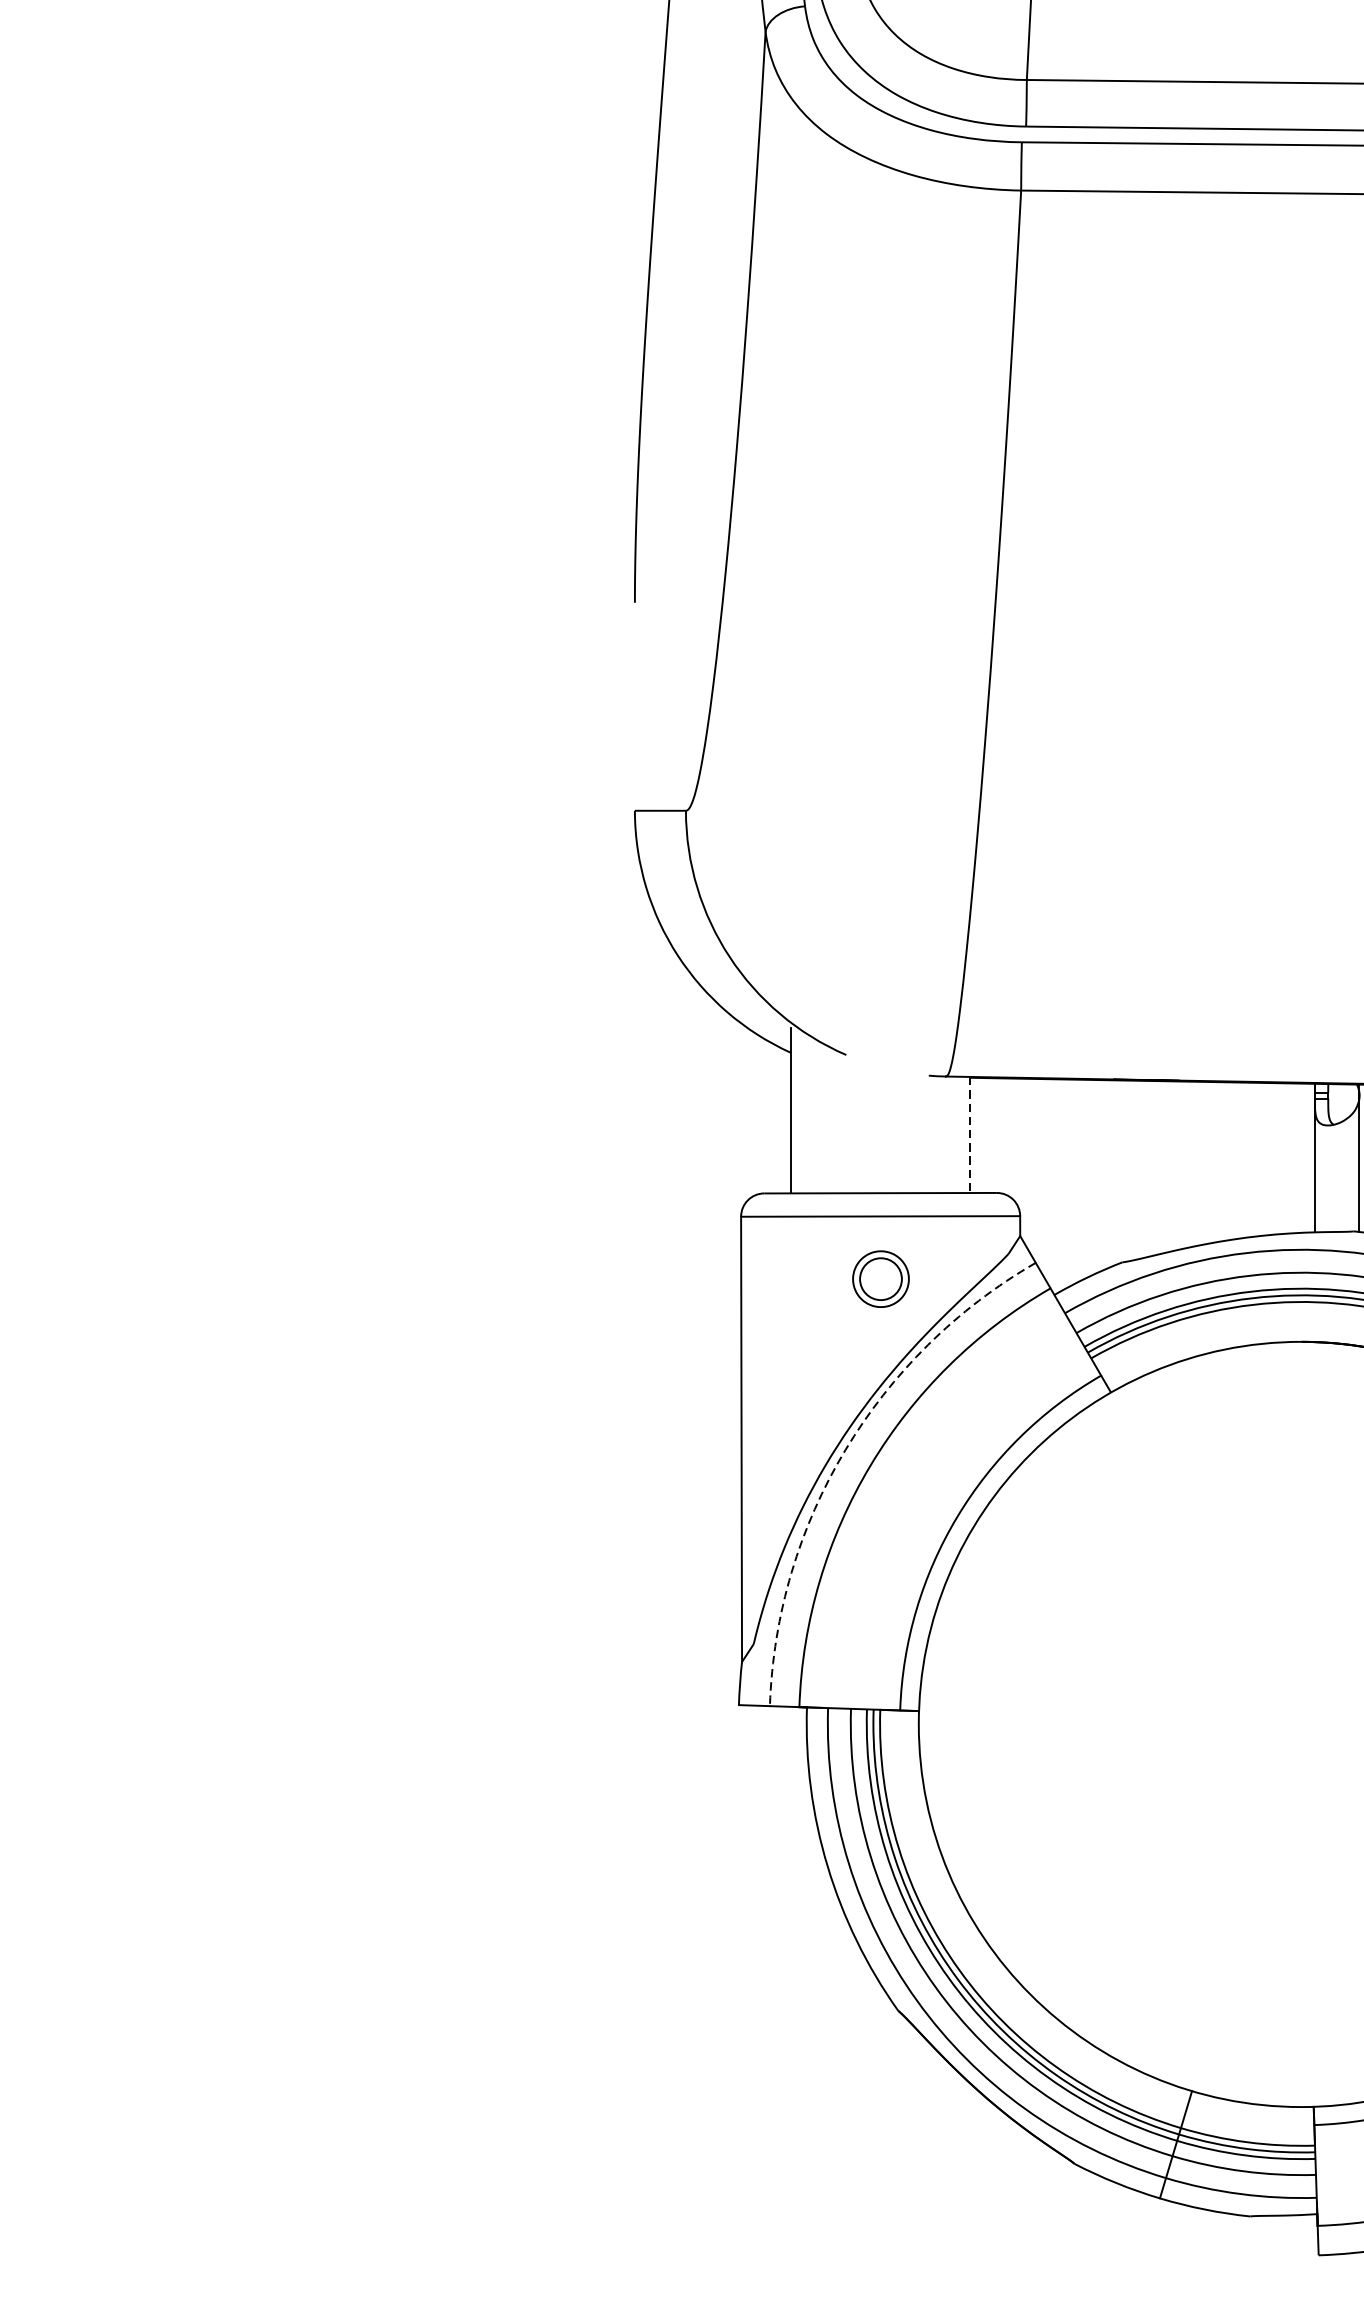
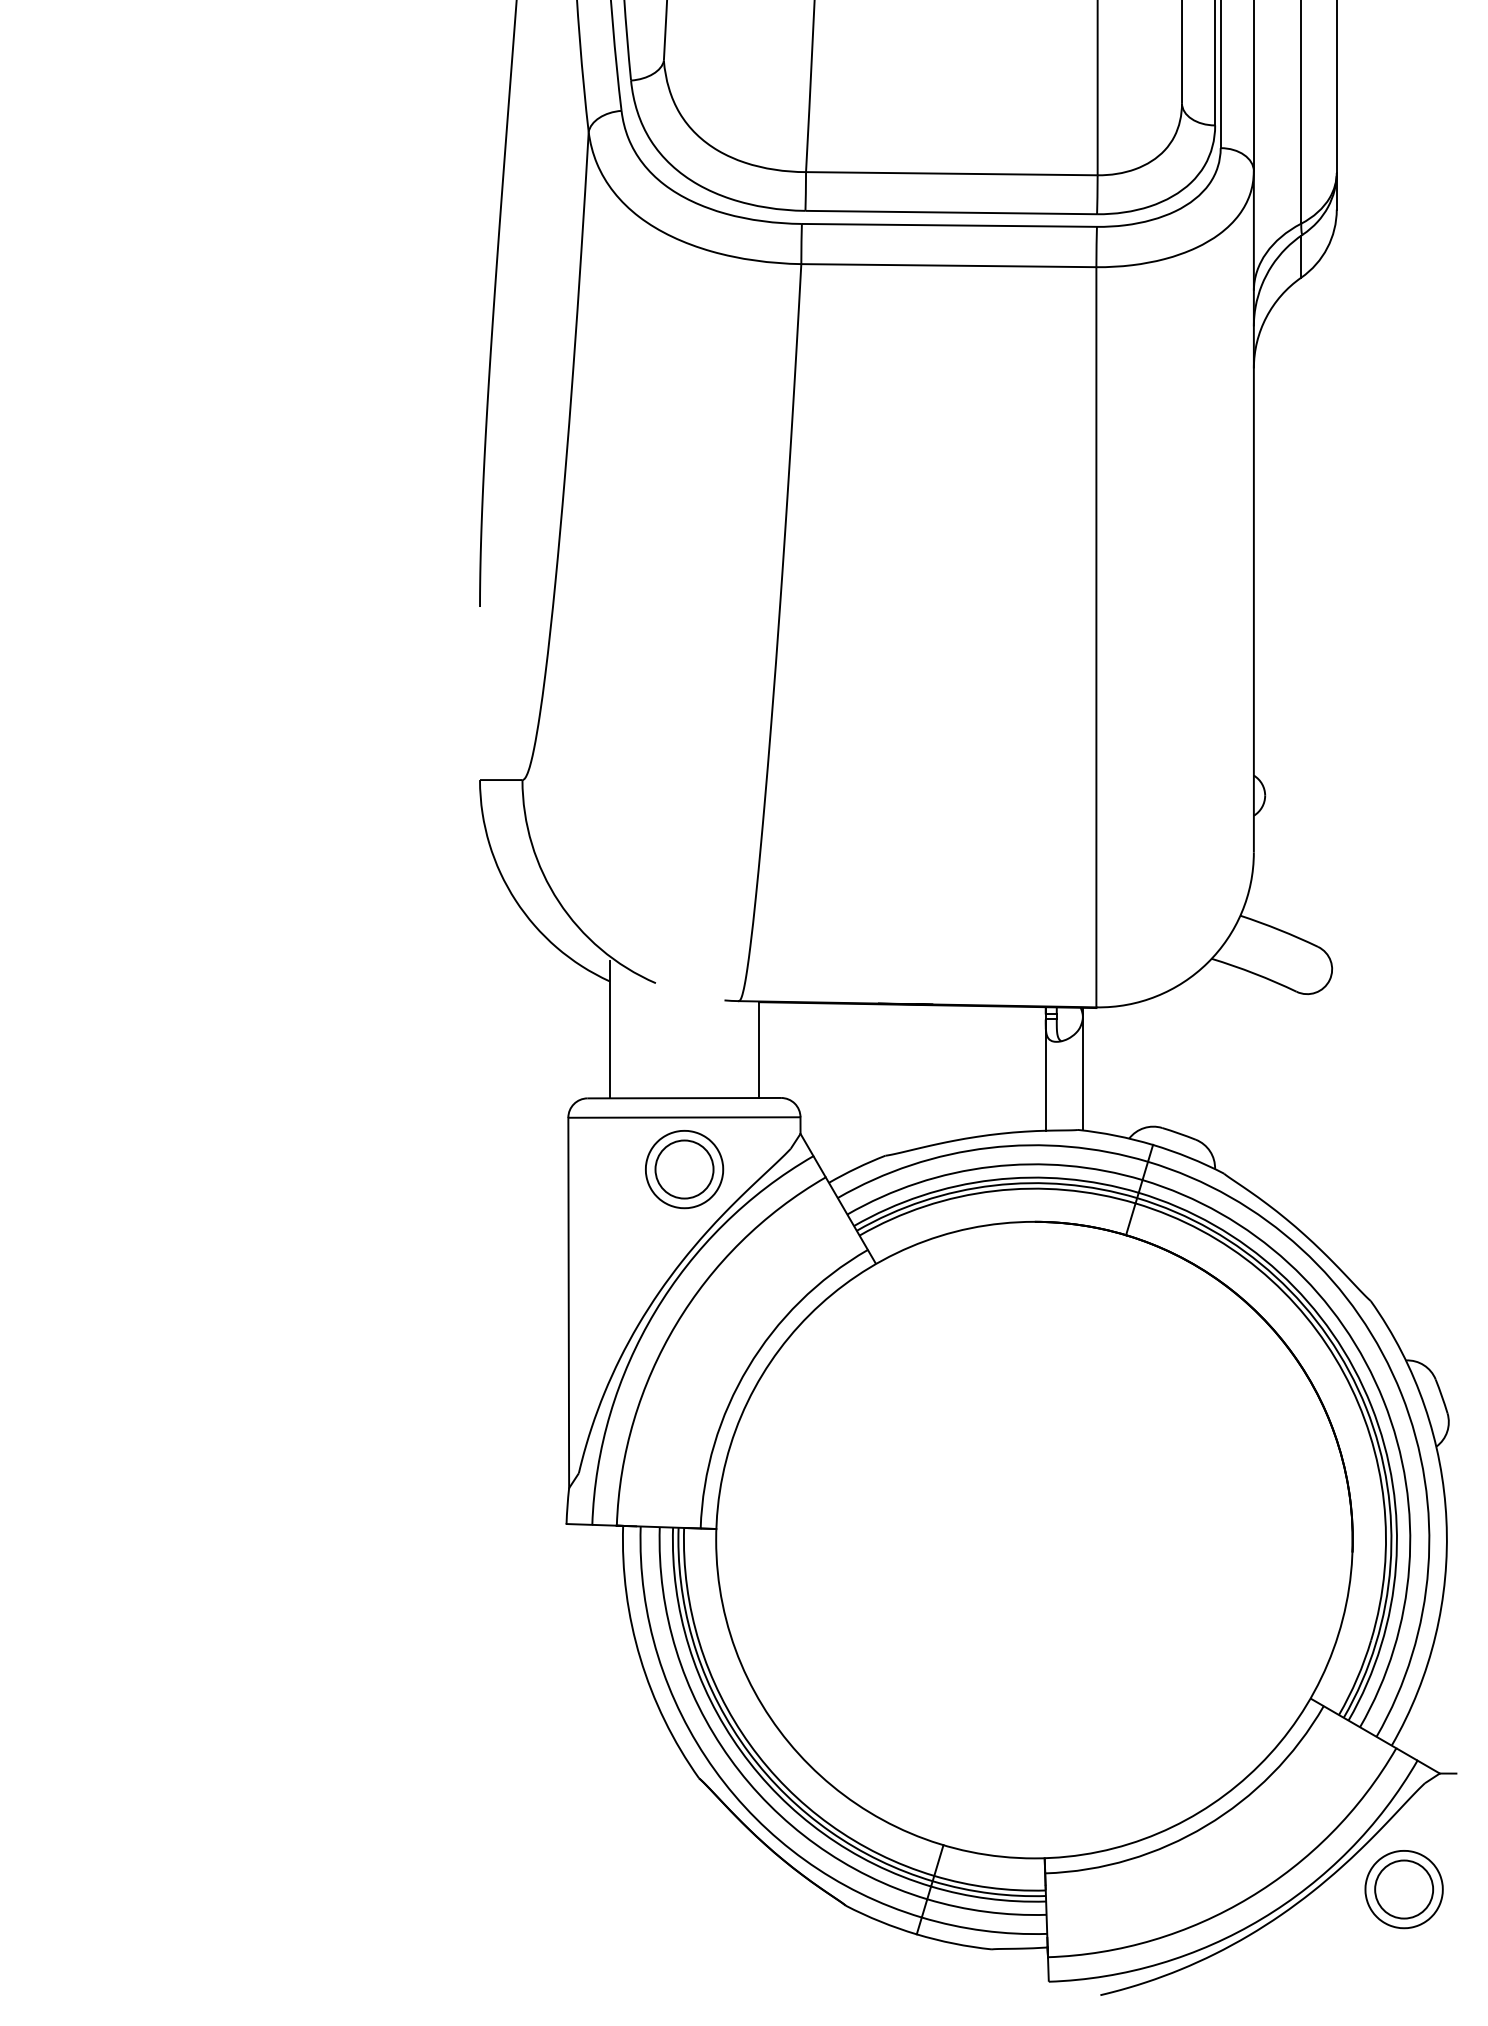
line: (970, 1135) -> (759, 1050), dashed -> solid
part: (880, 1278) -> (684, 1169), size x1.67
arc: (845, 1449) -> (655, 1311), dashed -> solid

